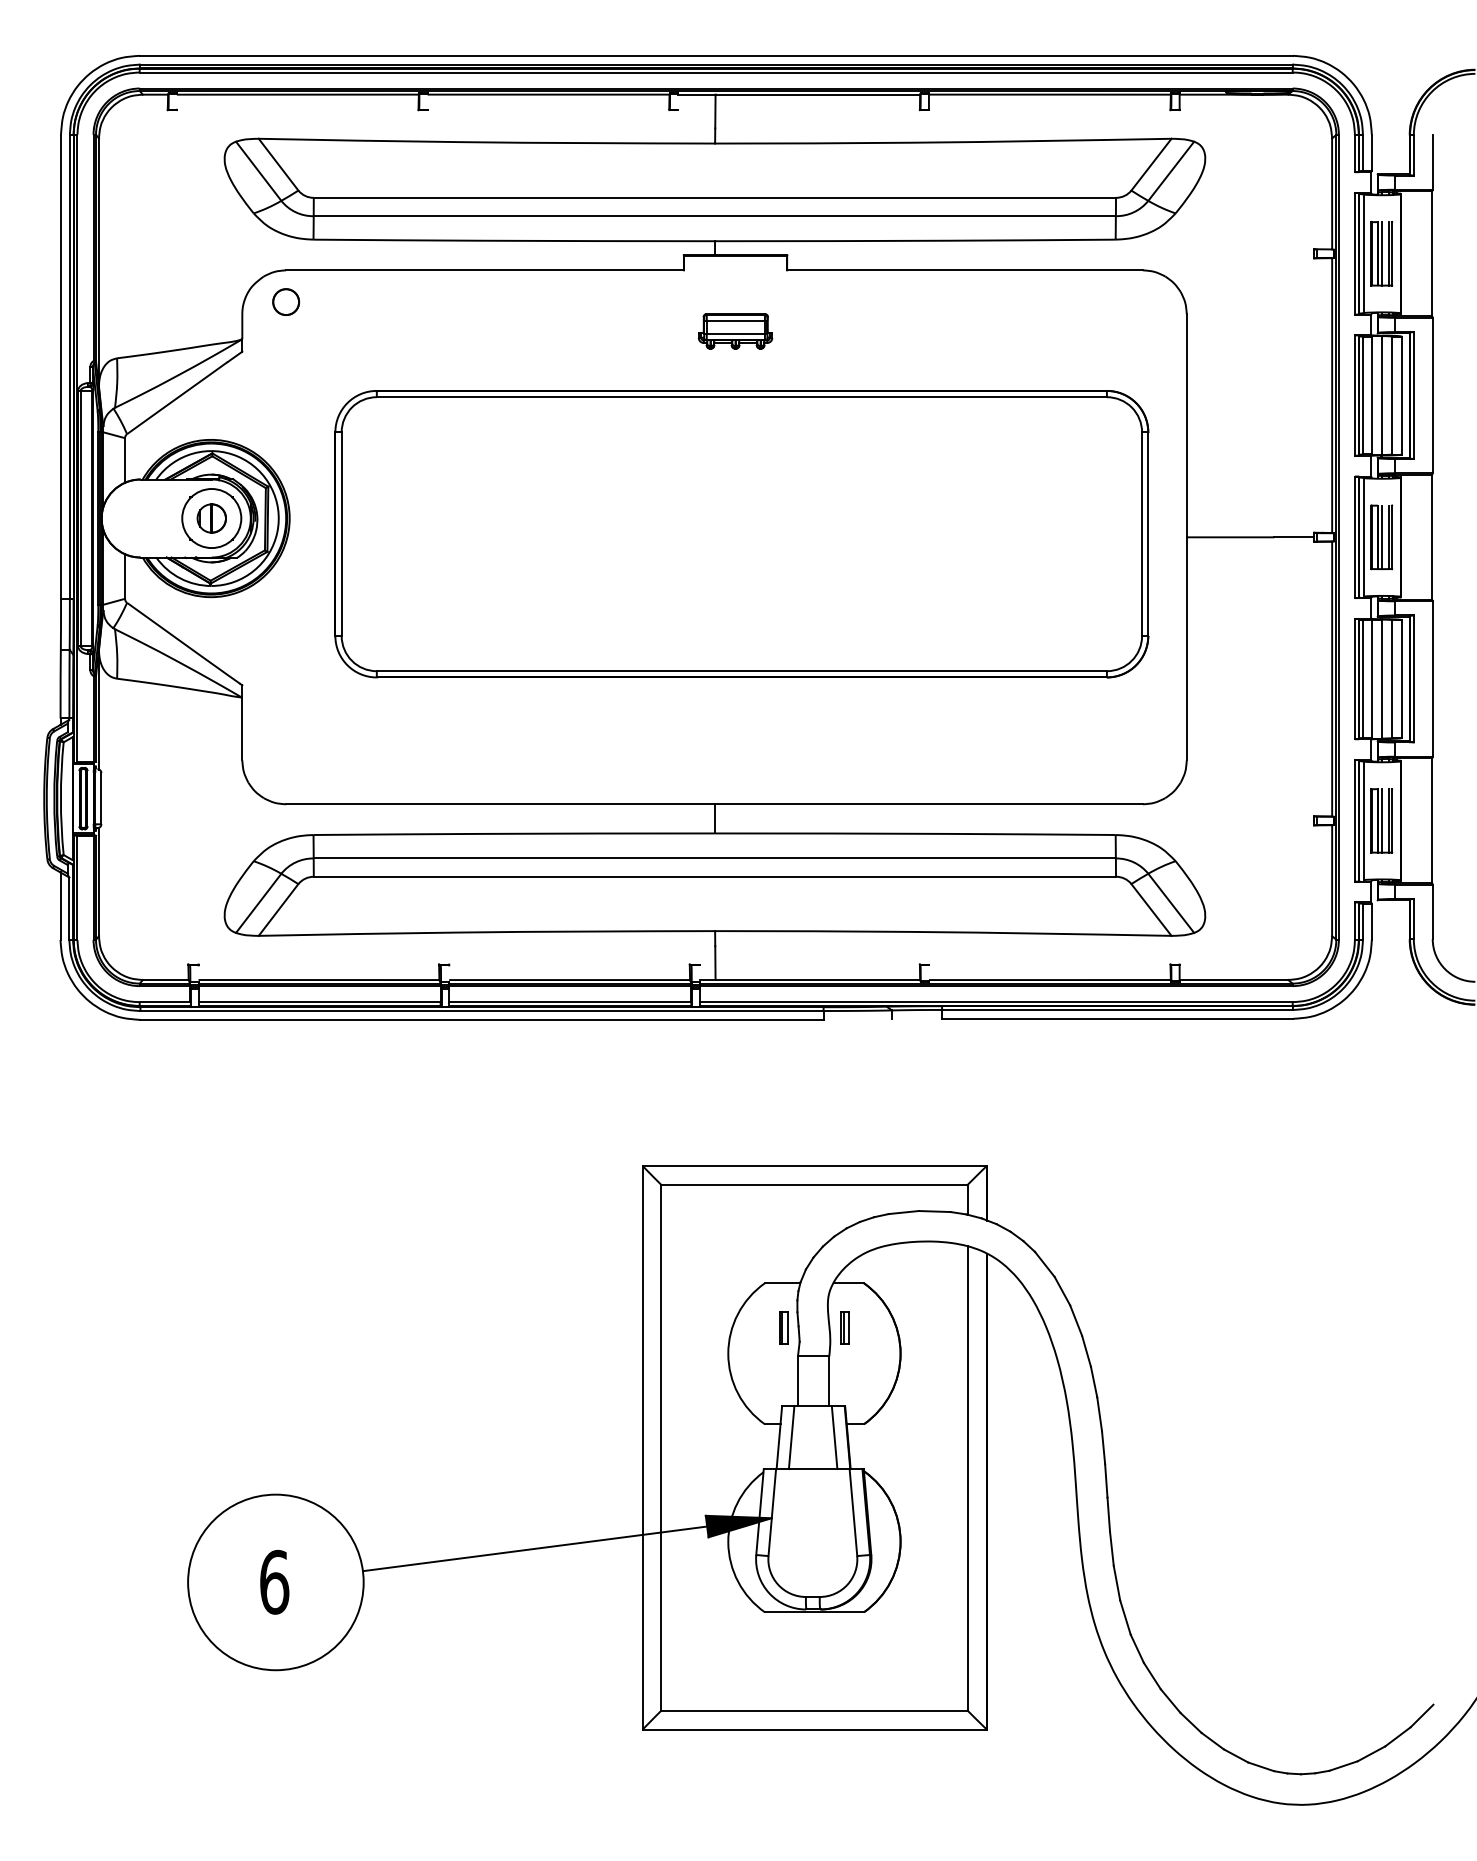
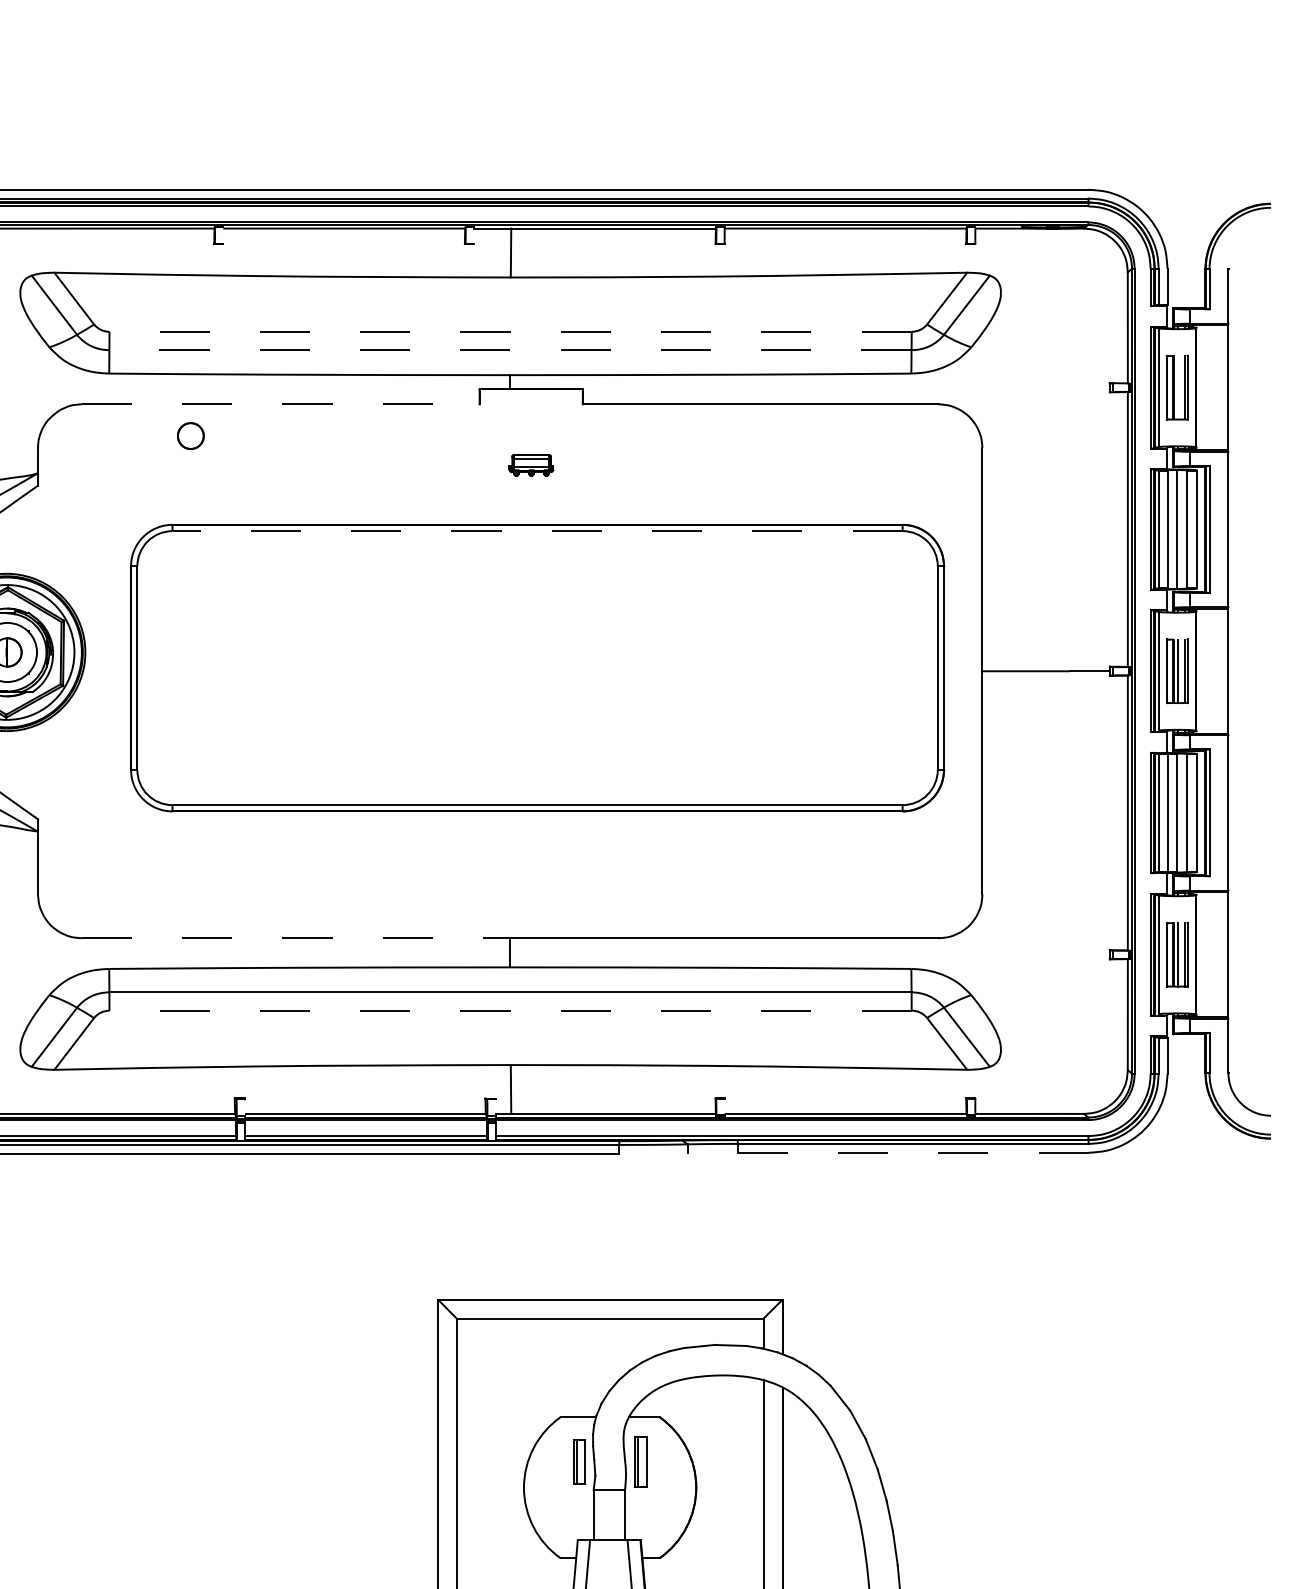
line: (714, 197) -> (510, 331), solid -> dashed
line: (714, 216) -> (510, 350), solid -> dashed
line: (1381, 253) -> (1177, 387), removed
line: (485, 270) -> (281, 404), solid -> dashed
part: (286, 301) -> (191, 435), moved
part: (735, 331) -> (531, 465), size x0.6
line: (741, 397) -> (537, 531), solid -> dashed
line: (500, 804) -> (296, 938), solid -> dashed
line: (714, 876) -> (510, 1010), solid -> dashed
line: (1117, 1018) -> (913, 1152), solid -> dashed
part: (783, 1327) -> (579, 1461), size x1.4
part: (844, 1327) -> (640, 1461), size x1.6

